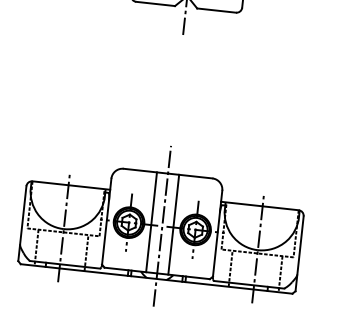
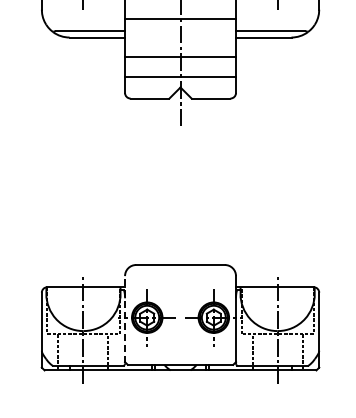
line: (151, 221) -> (169, 314), removed
line: (107, 222) -> (125, 319), solid -> dashed
line: (173, 224) -> (191, 314), removed
line: (162, 226) -> (180, 317), removed

